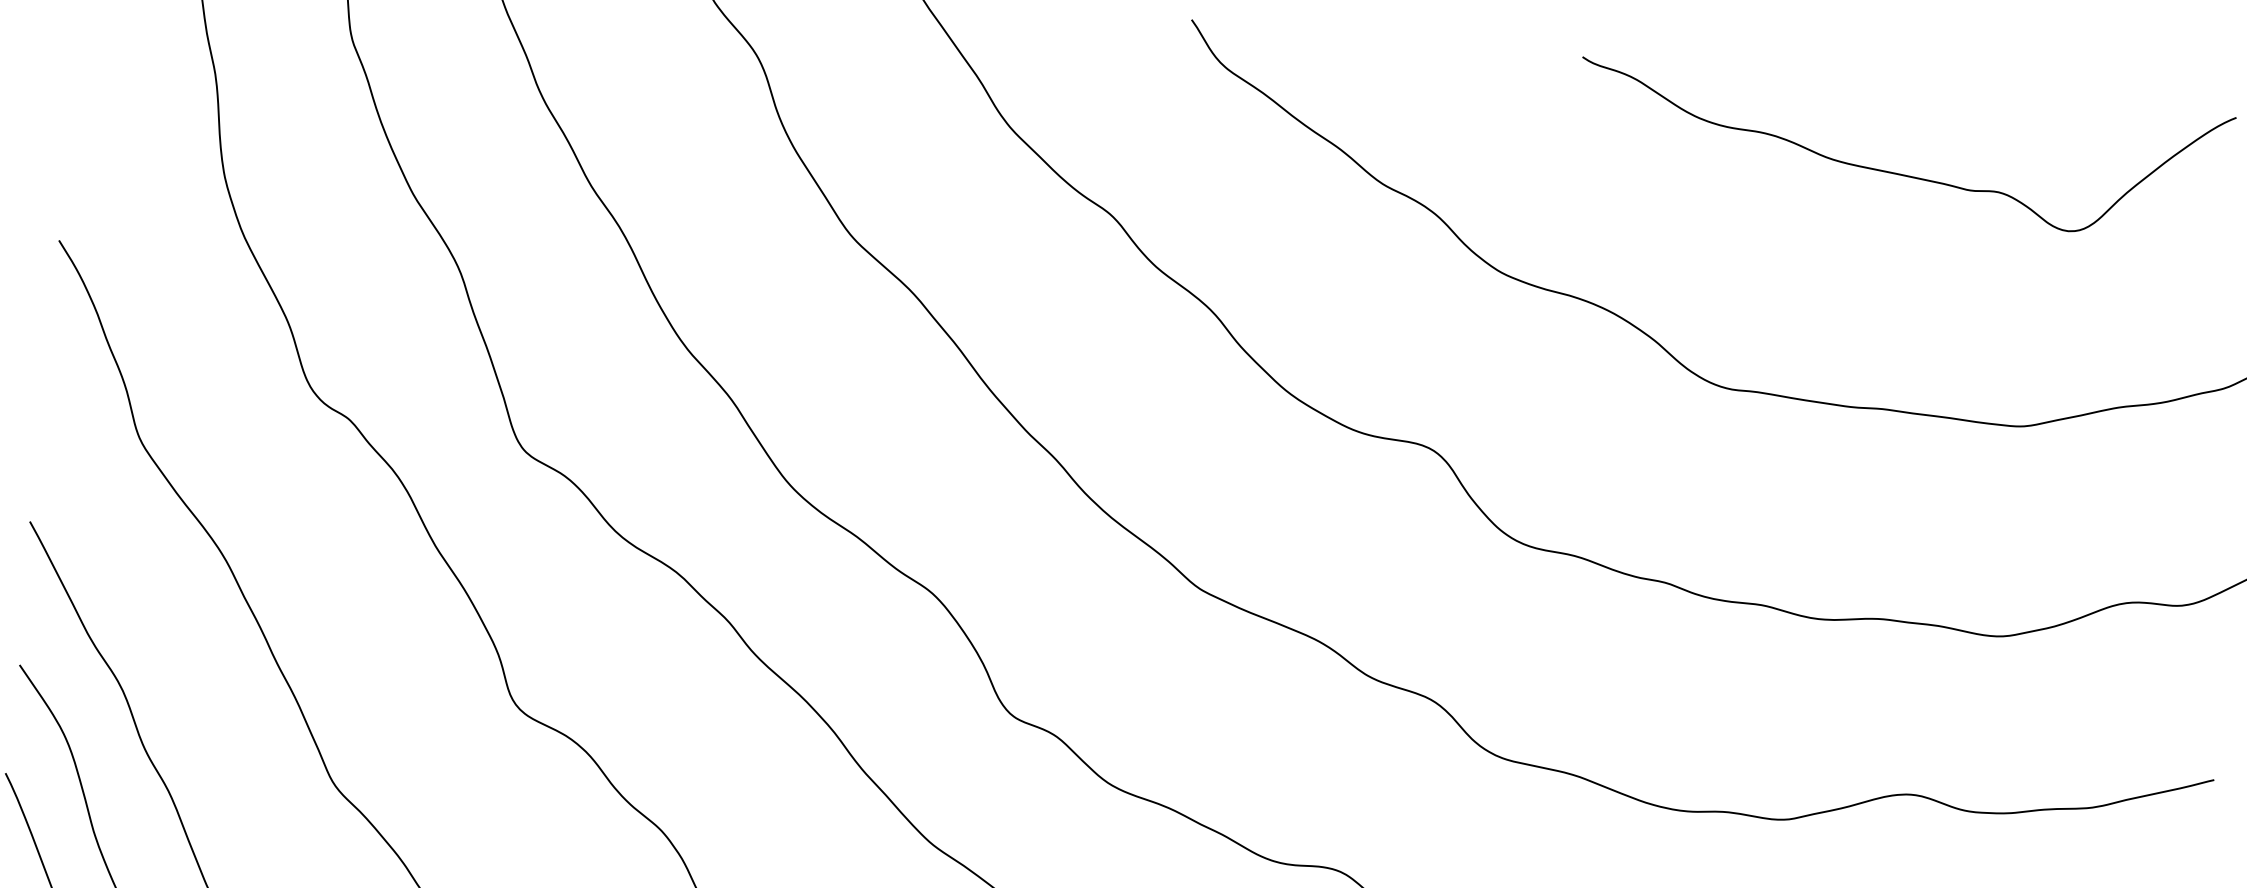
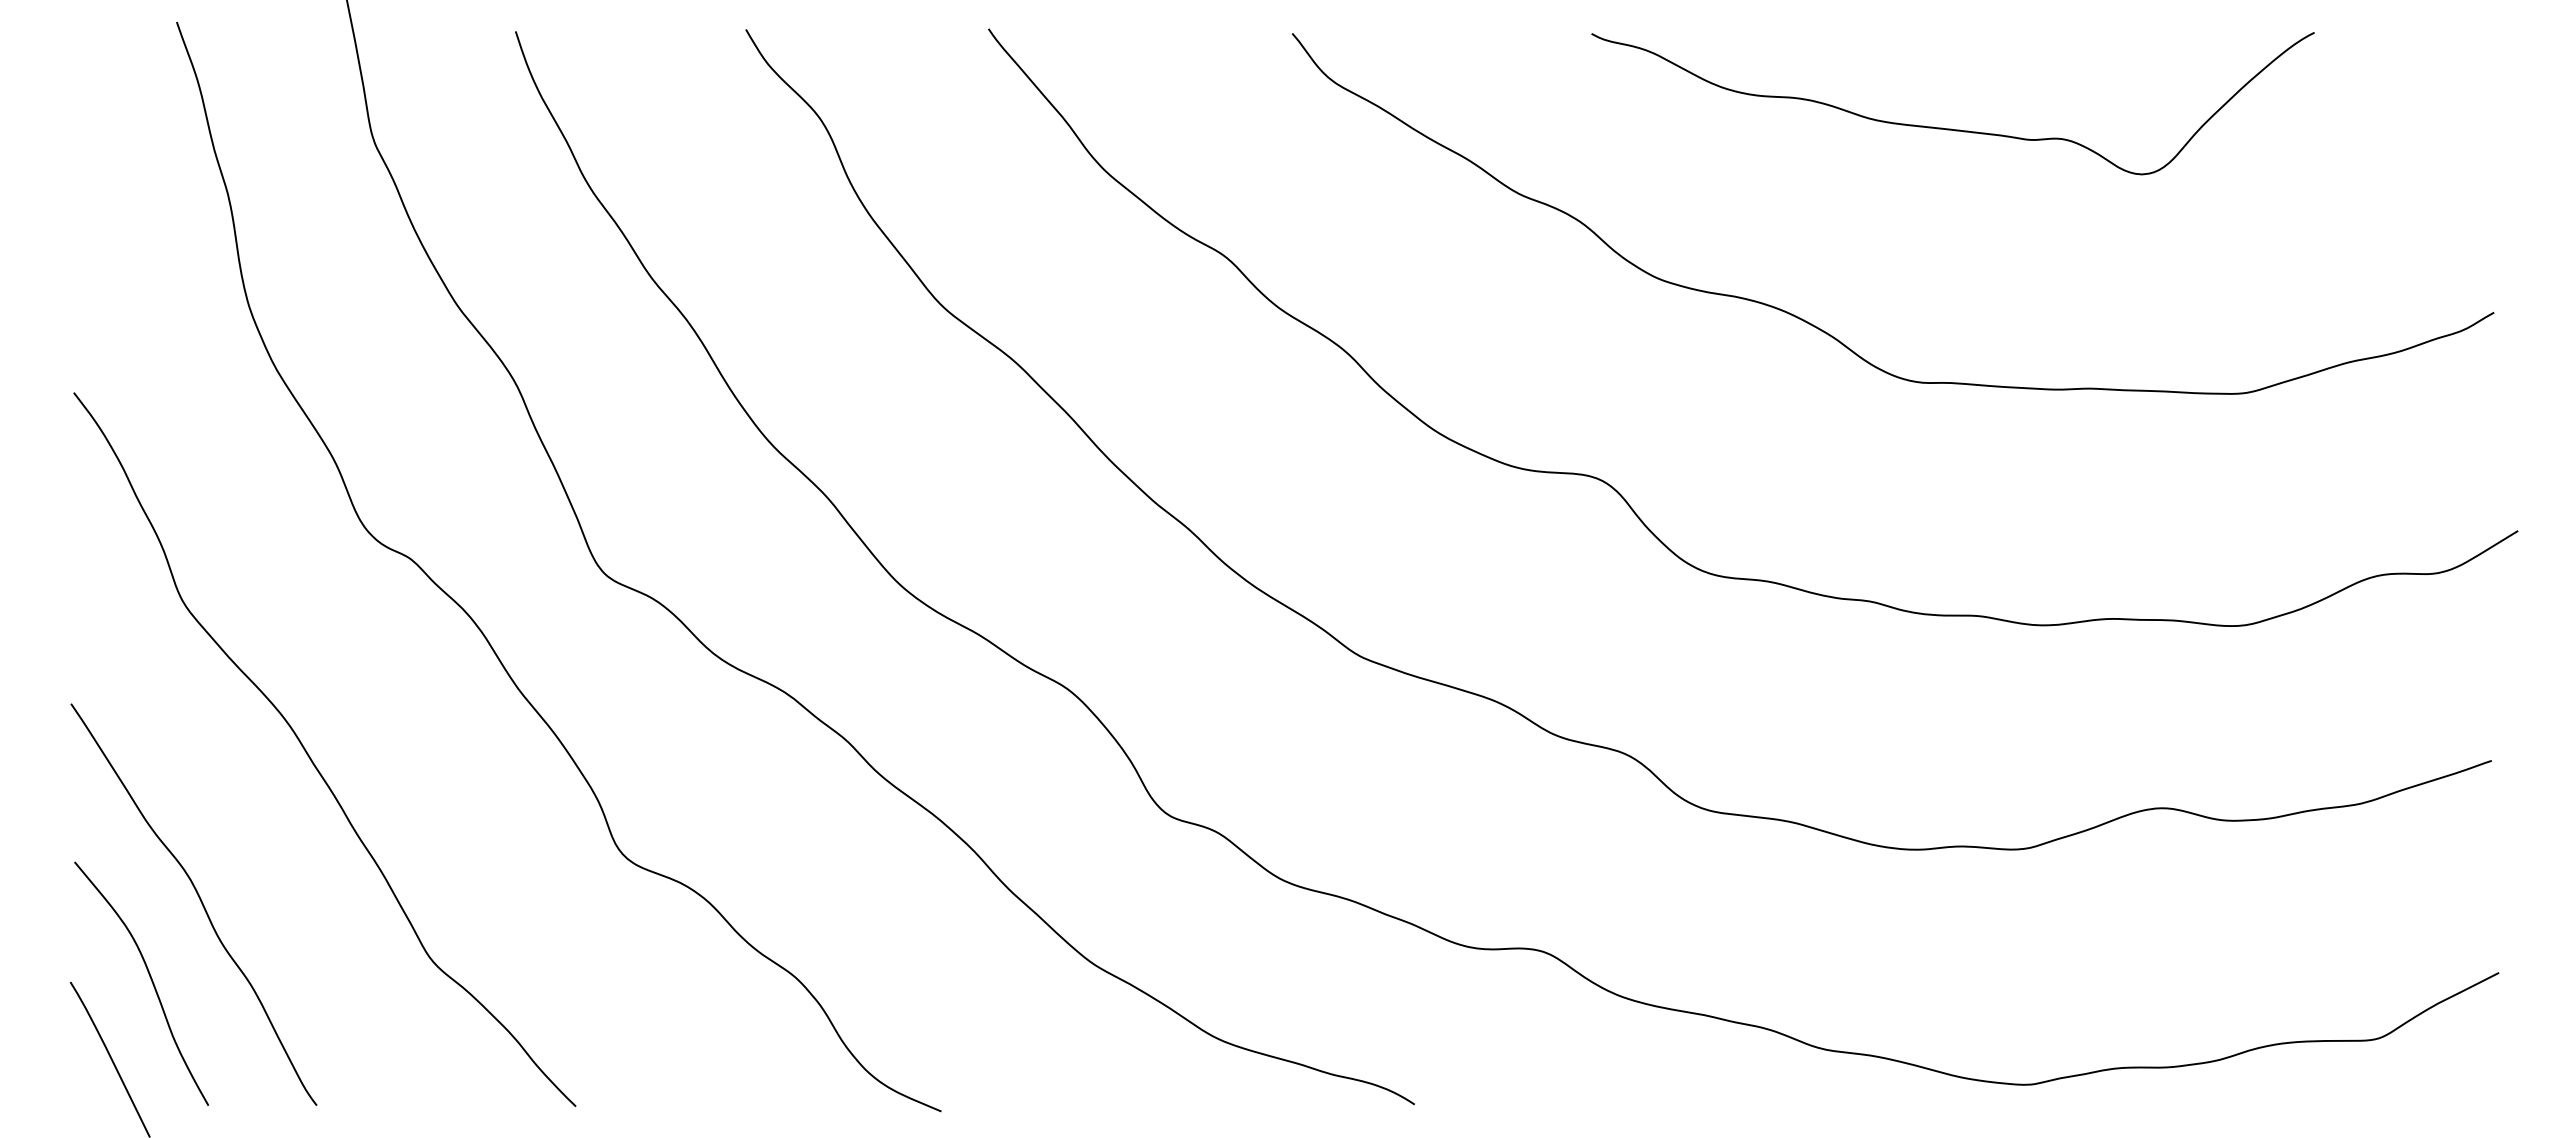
curve: (1899, 173) -> (1951, 128), moved

